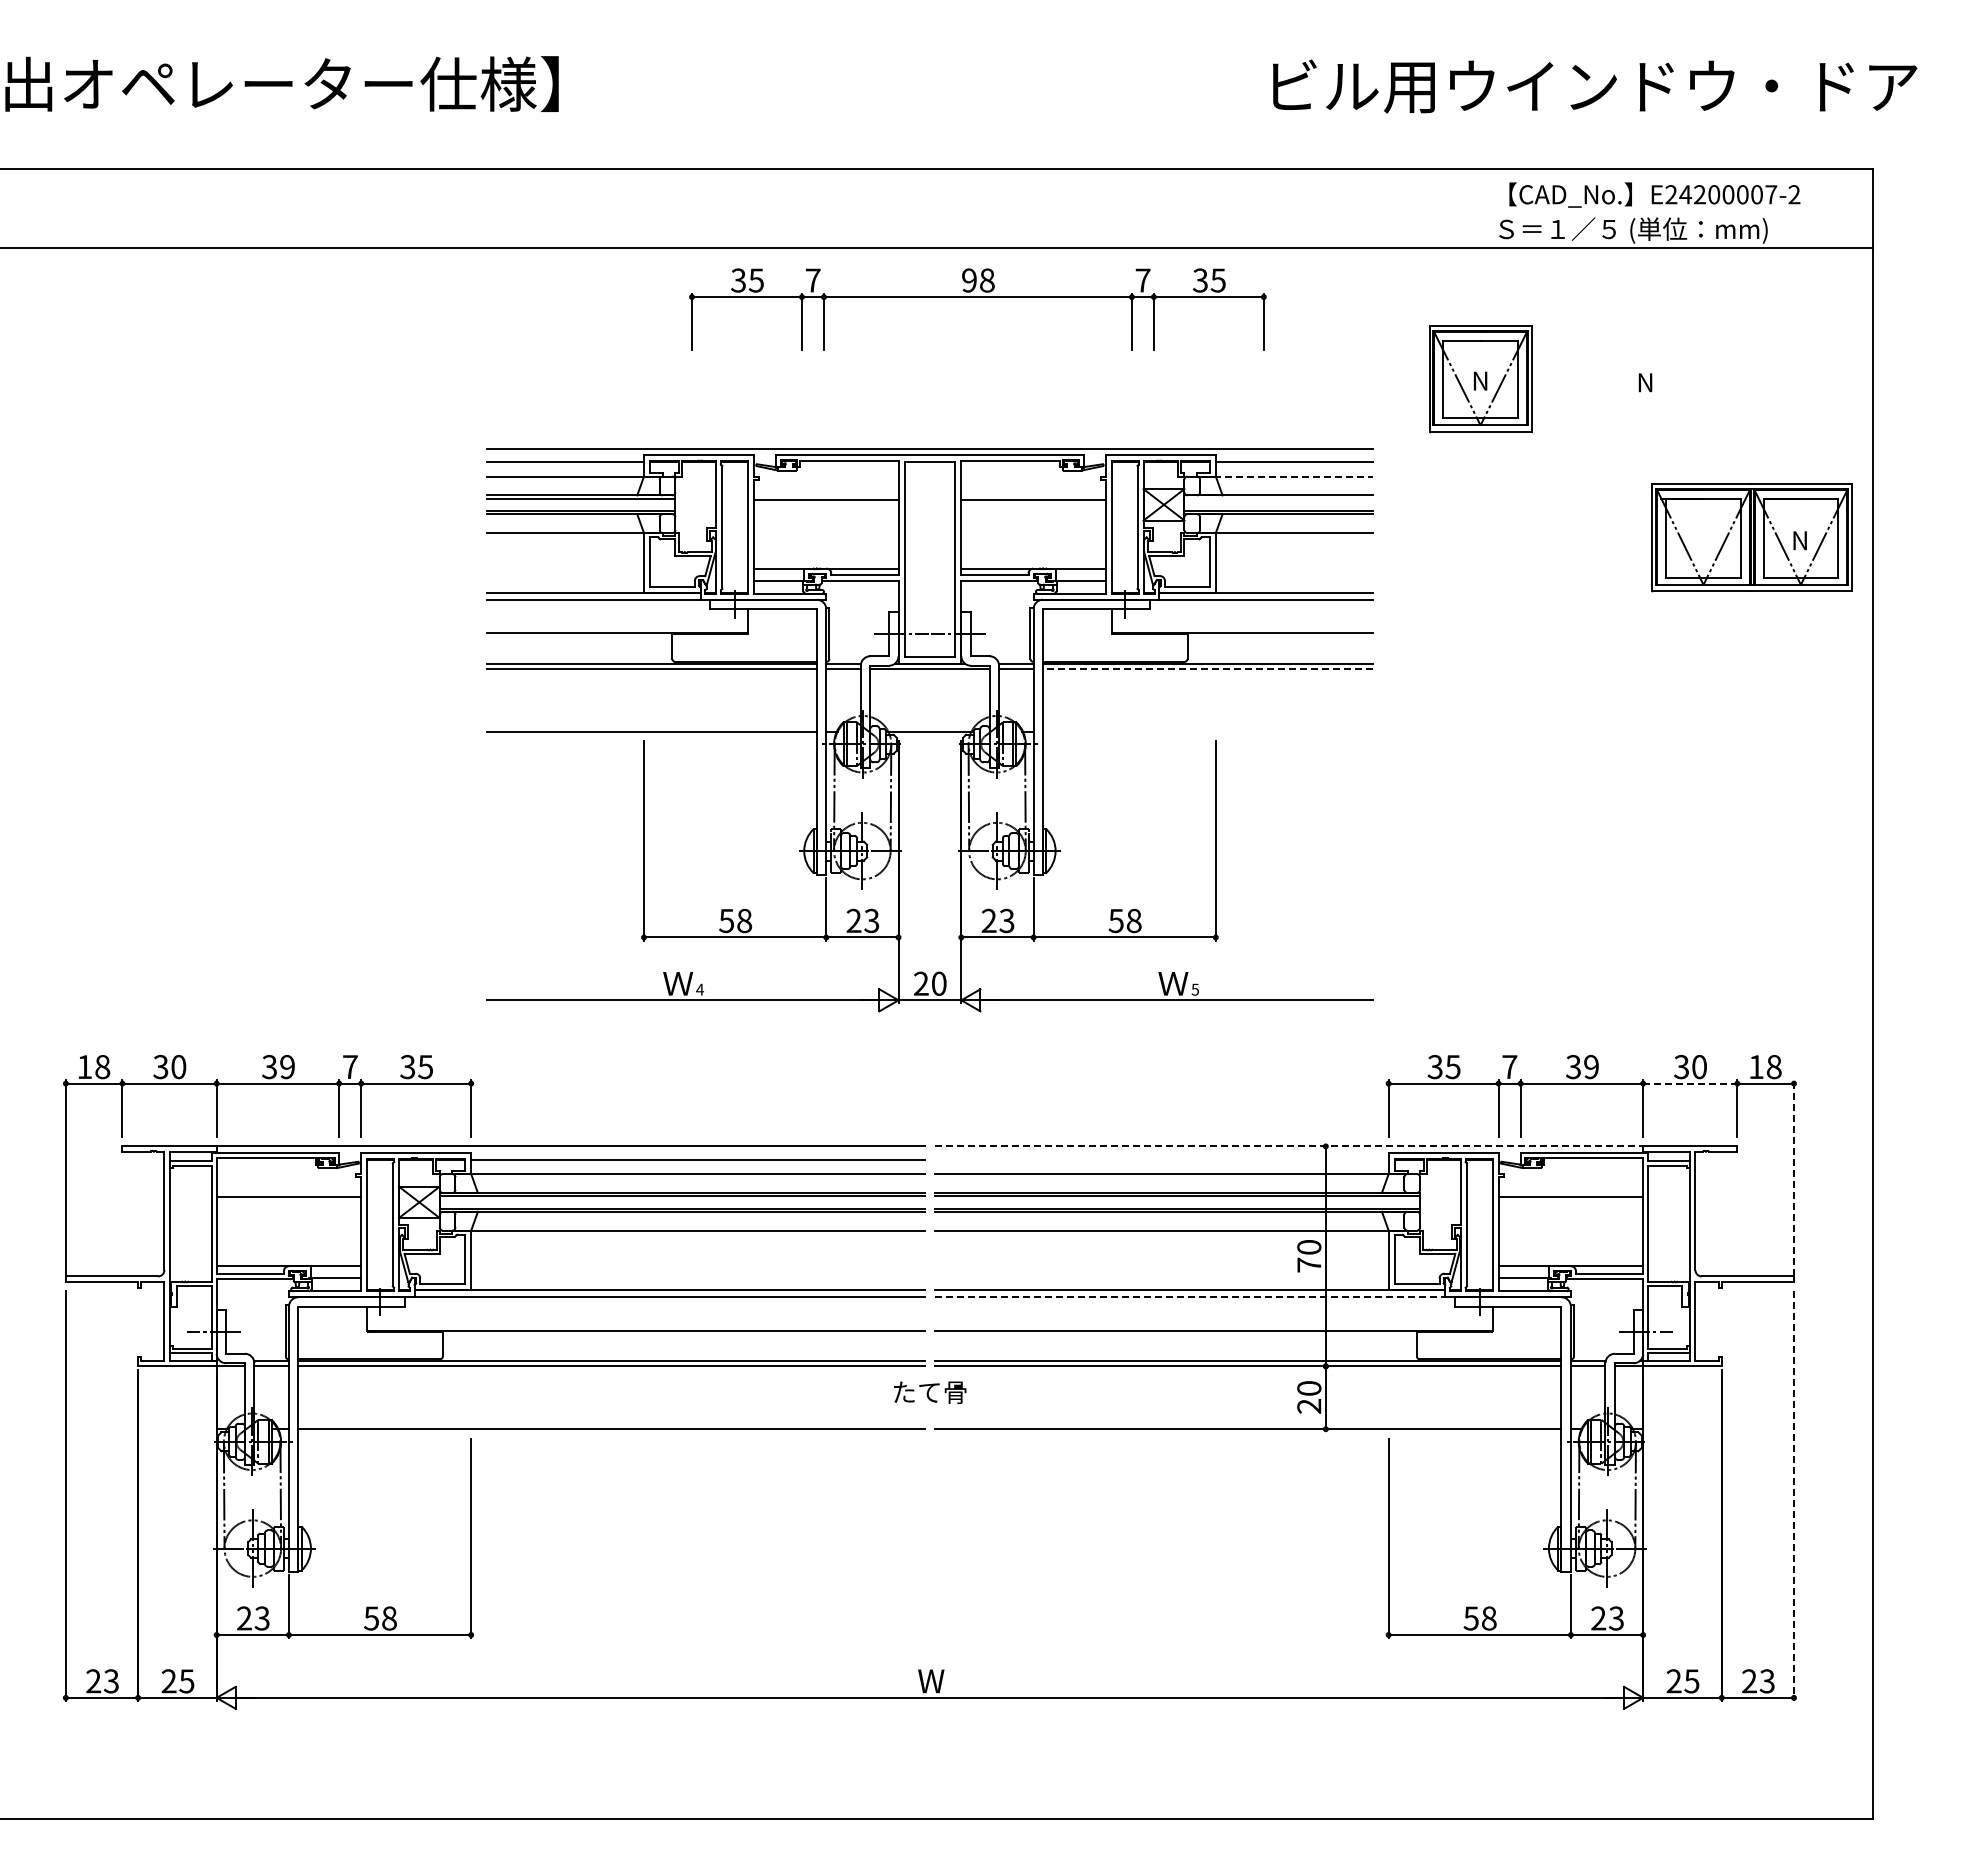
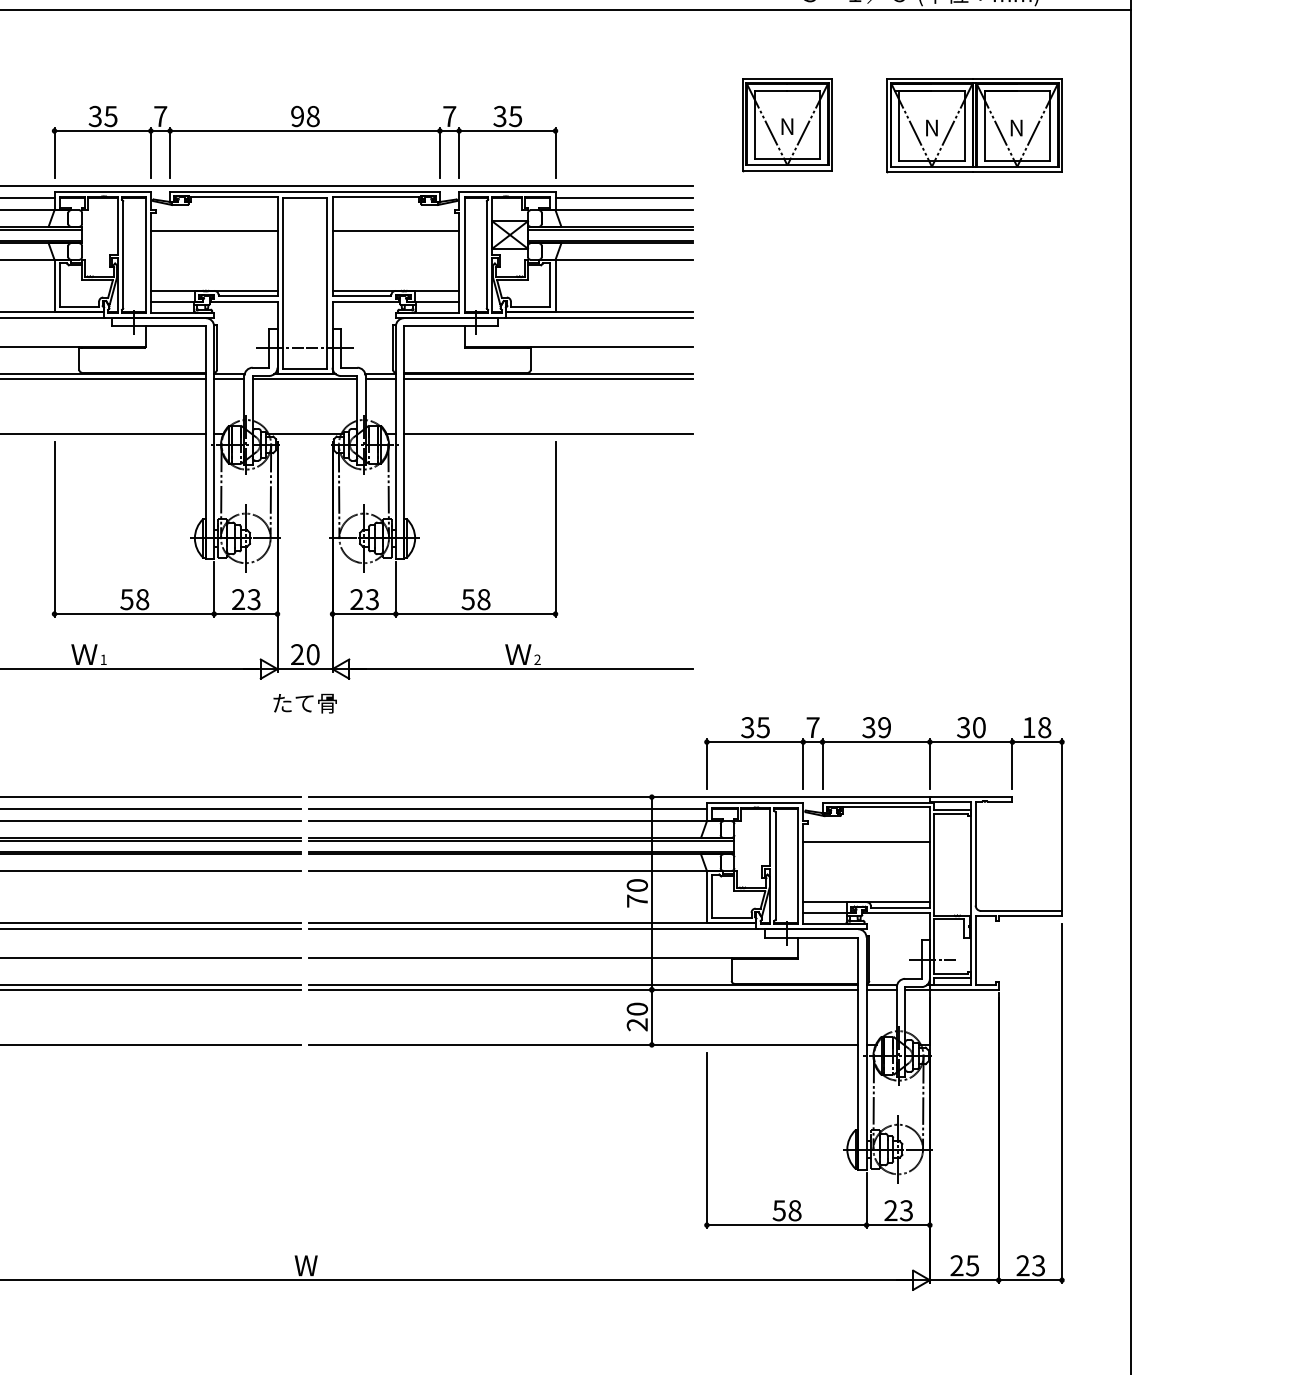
part: (977, 297) -> (304, 131), moved
line: (1294, 476) -> (624, 210), dashed -> solid
line: (1278, 498) -> (610, 229), added
part: (1751, 537) -> (973, 125), moved
line: (1208, 668) -> (549, 378), dashed -> solid
line: (1207, 731) -> (548, 433), added
text: (700, 989) -> (104, 659), 4 -> 1
text: (1194, 989) -> (536, 659), 5 -> 2
line: (1690, 1083) -> (971, 742), dashed -> solid
line: (1289, 1146) -> (620, 797), dashed -> solid
line: (1161, 1159) -> (507, 808), added
line: (1793, 1178) -> (1061, 825), dashed -> solid
line: (1190, 1297) -> (533, 929), dashed -> solid
text: (930, 1392) -> (305, 703), moved
line: (1793, 1496) -> (1061, 1103), dashed -> solid

